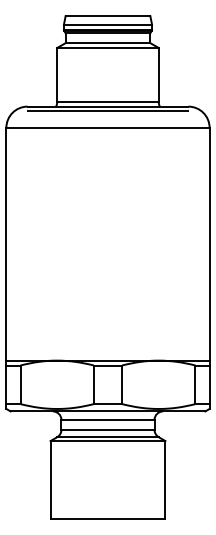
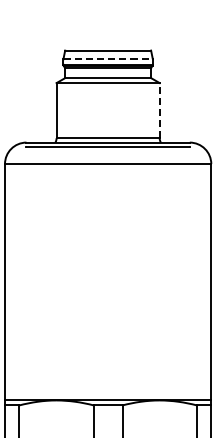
line: (108, 24) -> (108, 59), solid -> dashed
line: (158, 74) -> (159, 109), solid -> dashed

